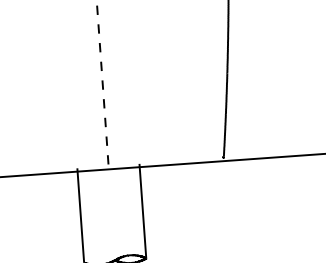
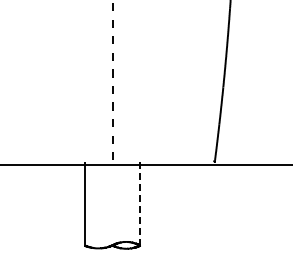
line: (143, 210) -> (140, 203), solid -> dashed

